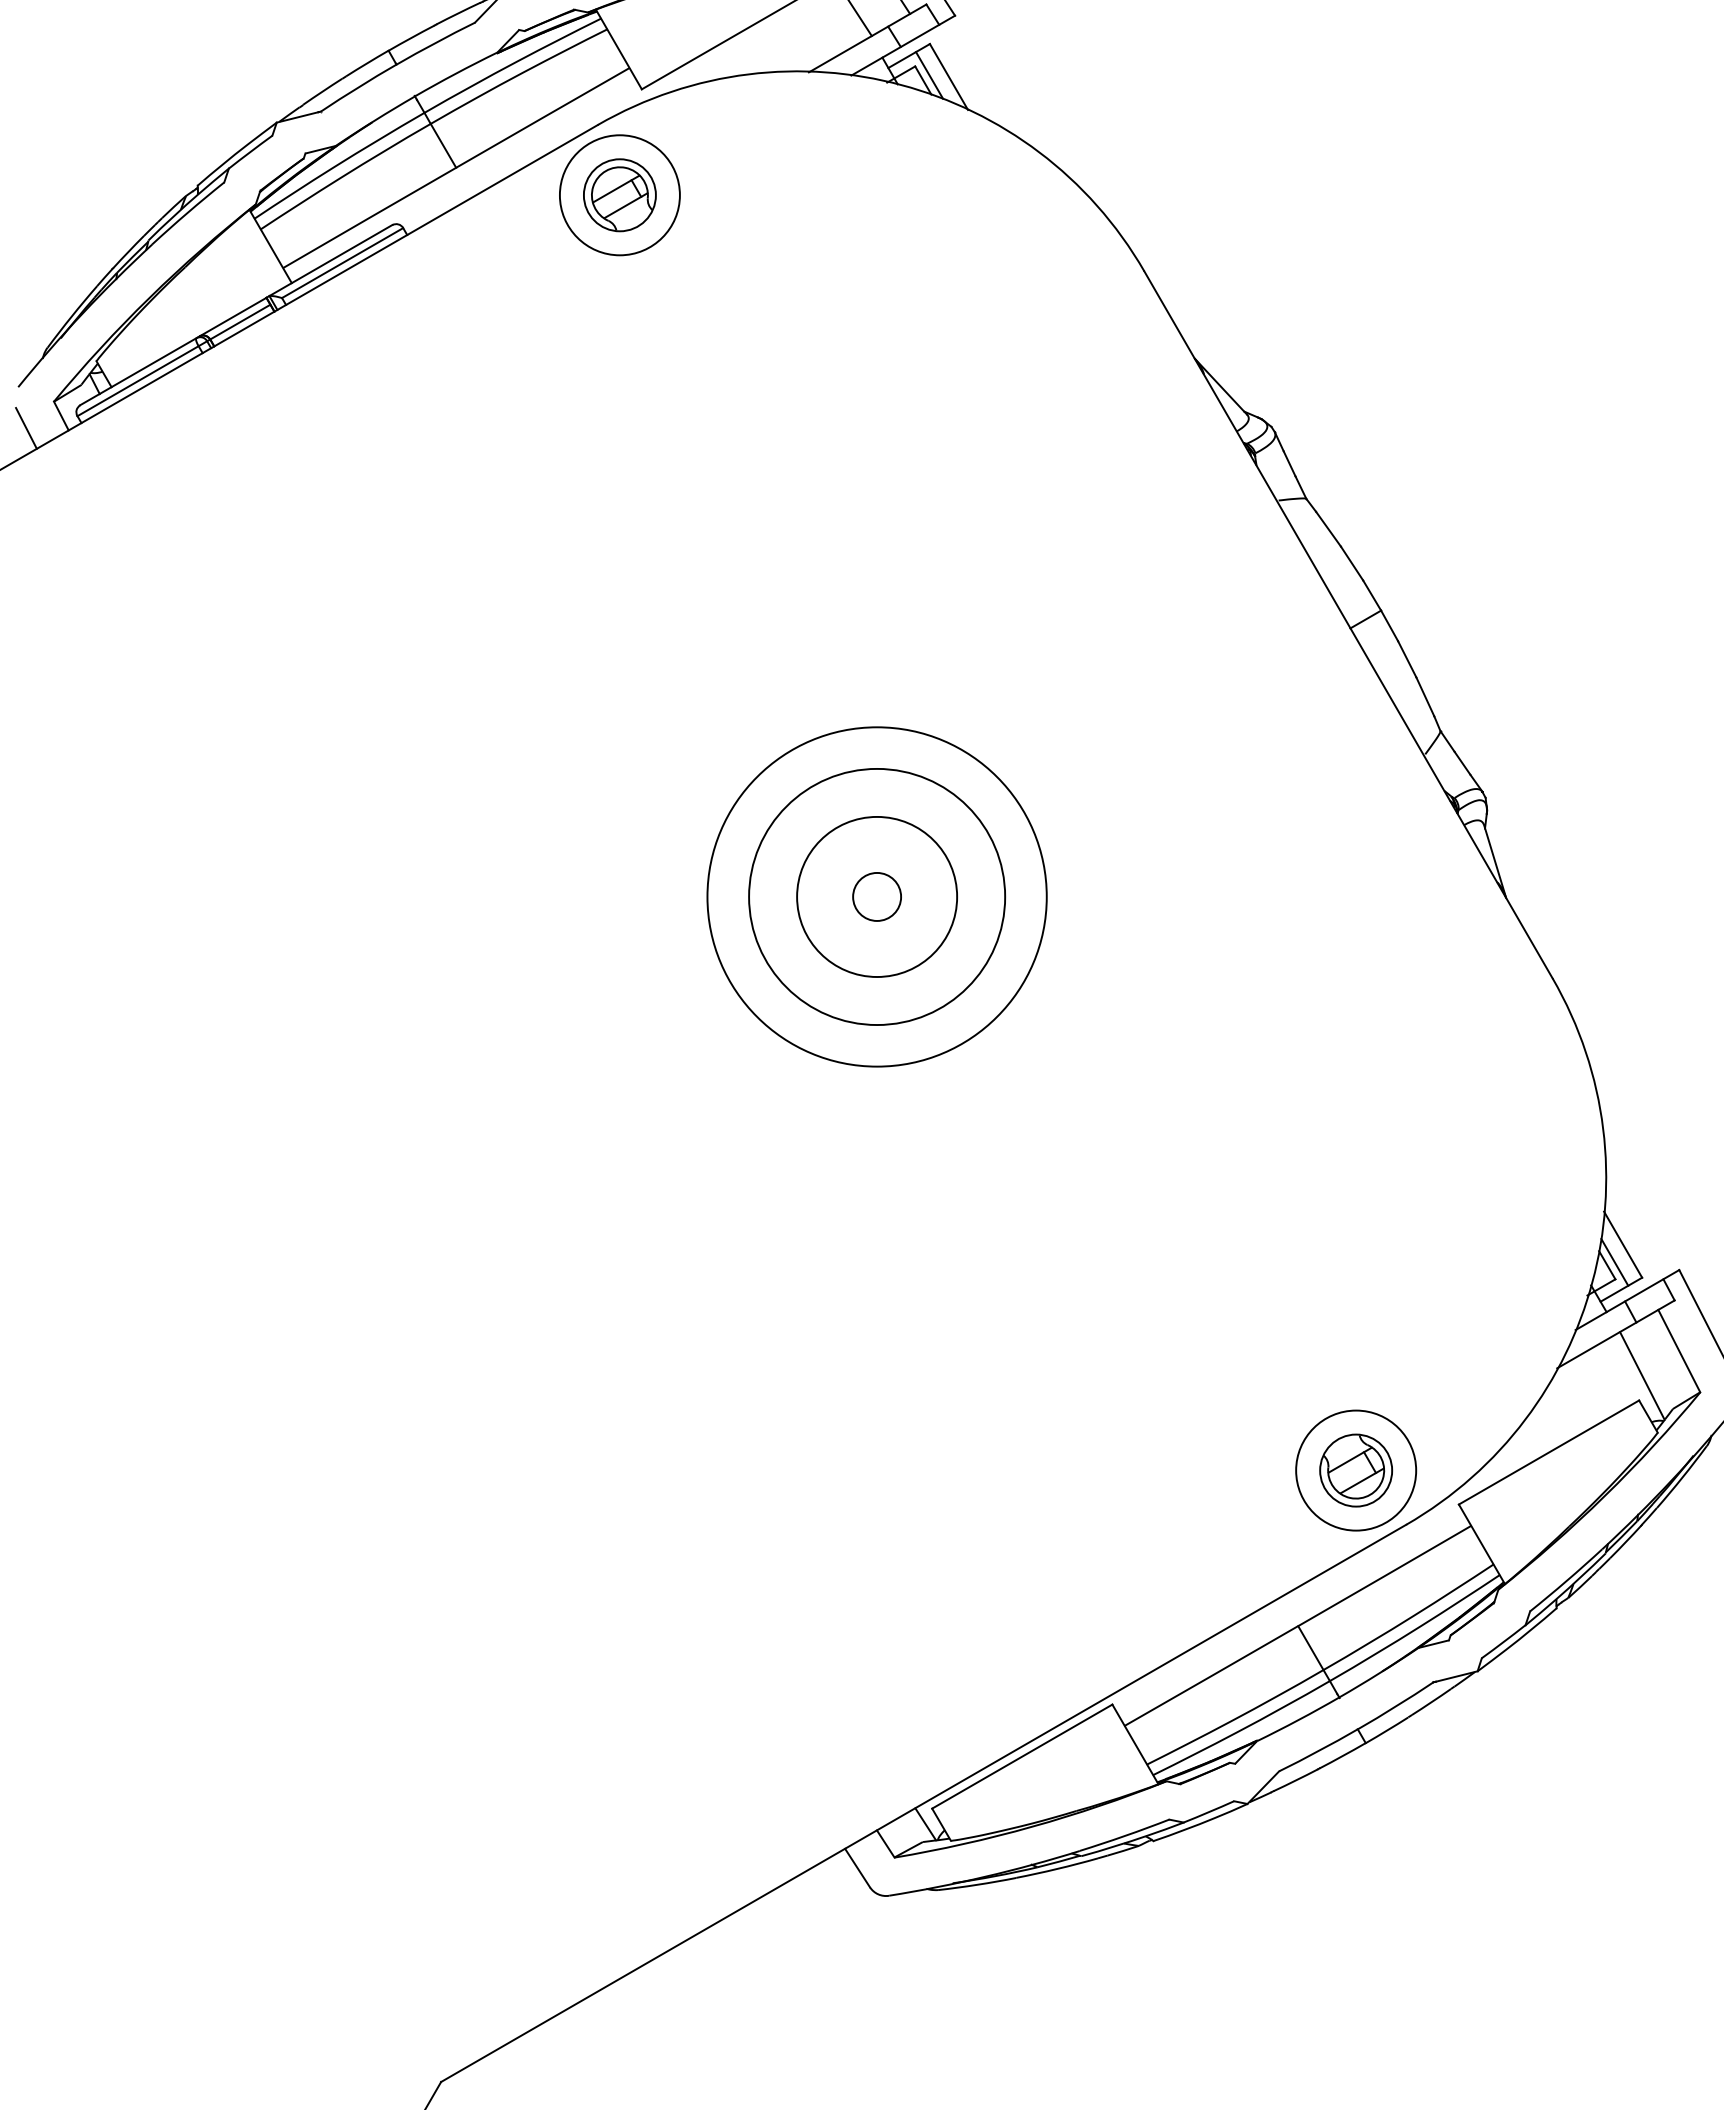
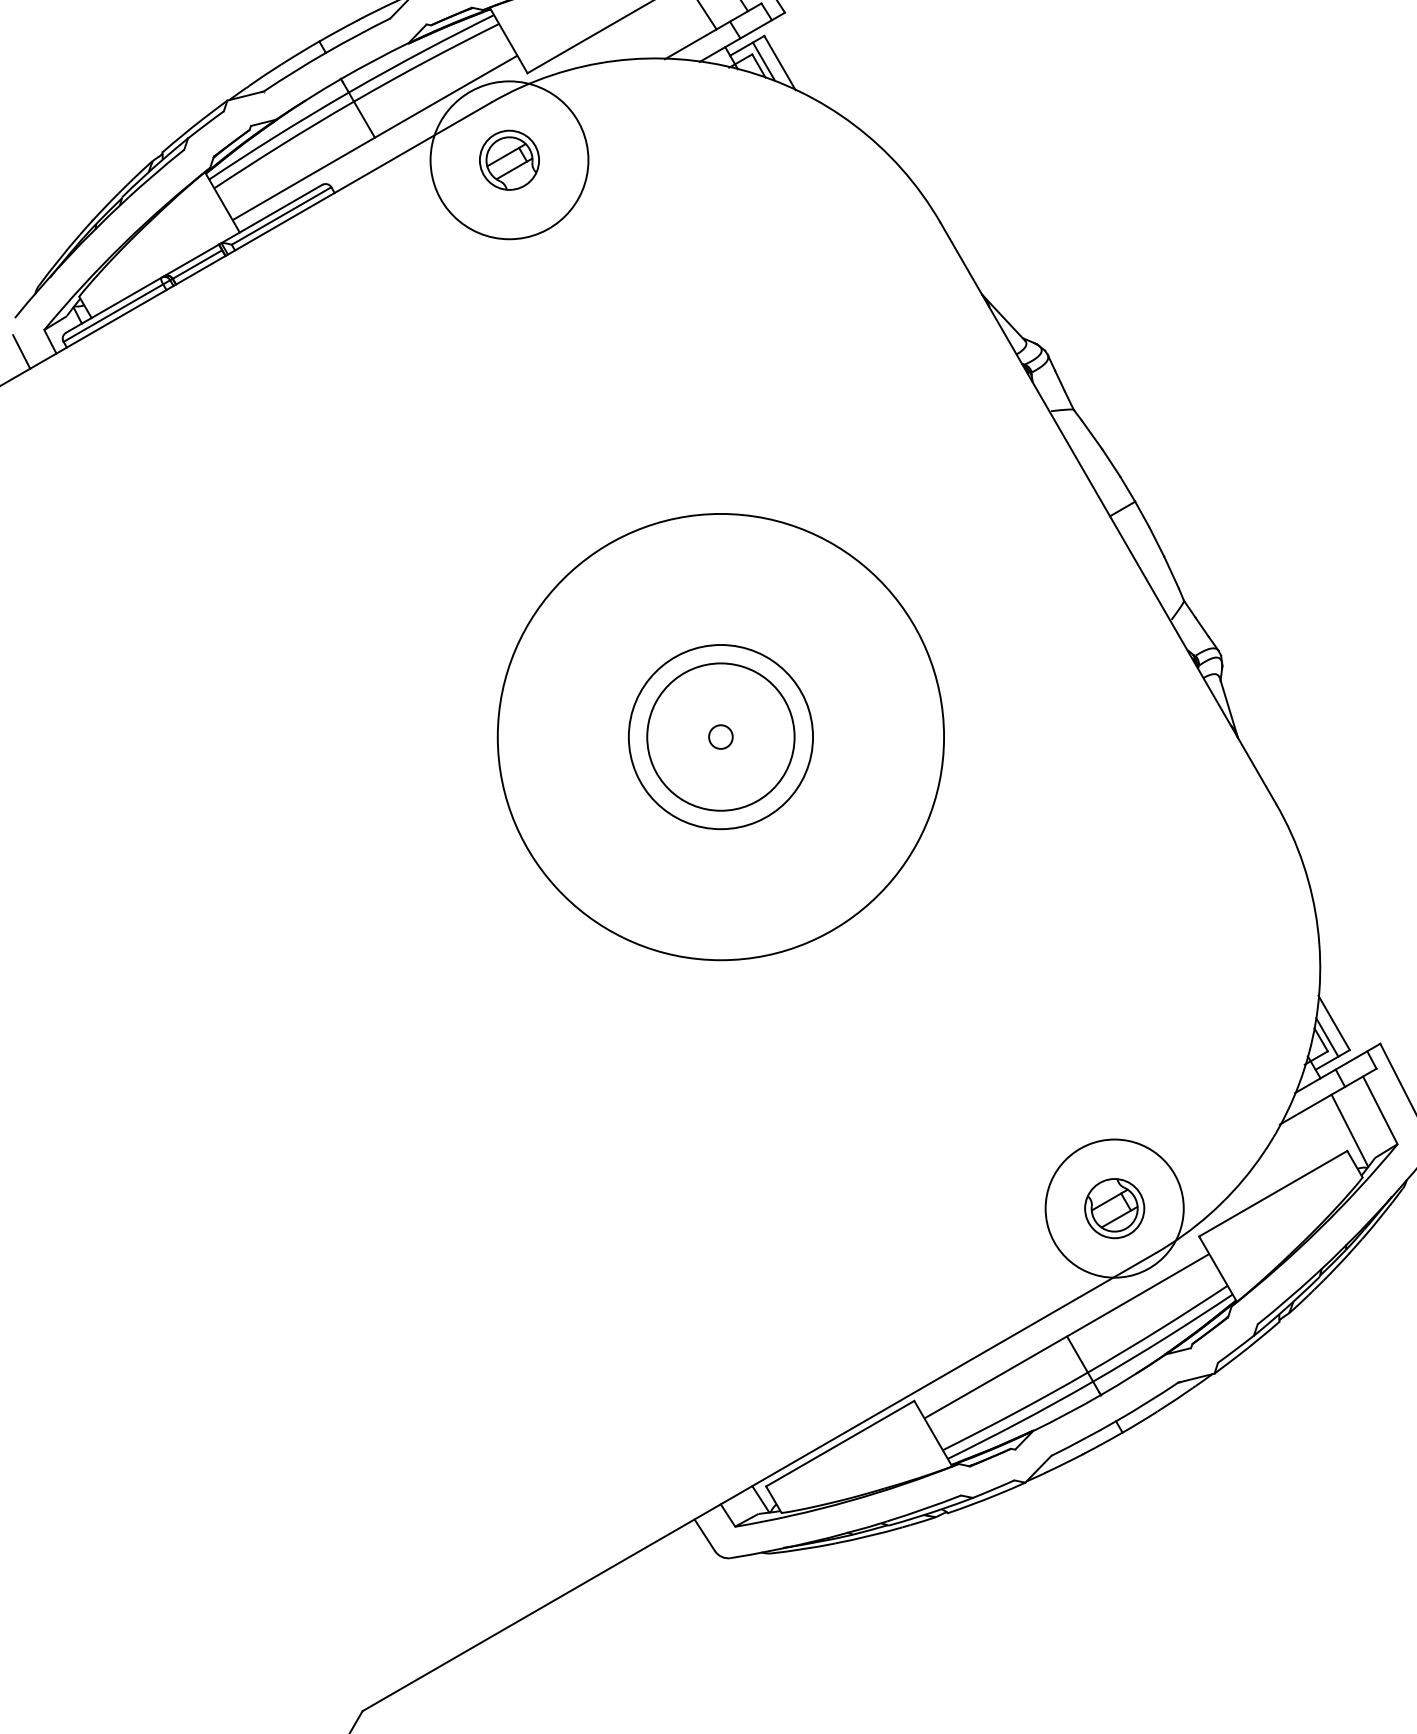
circle: (619, 195) -> (509, 160), size x1.6
circle: (876, 896) -> (720, 736), size x1.6
circle: (877, 896) -> (721, 736), size x0.6
circle: (877, 896) -> (721, 736), size x0.7
circle: (877, 896) -> (721, 736), size x1.4
circle: (1356, 1470) -> (1114, 1208), size x1.4

